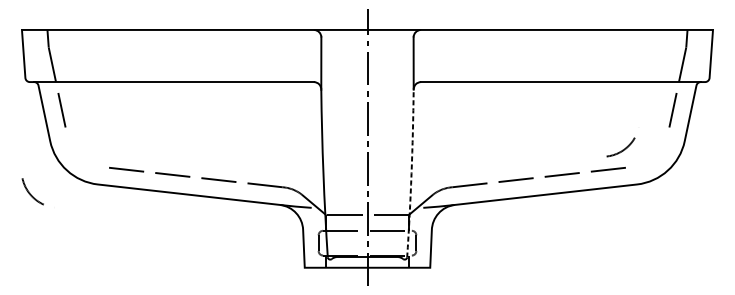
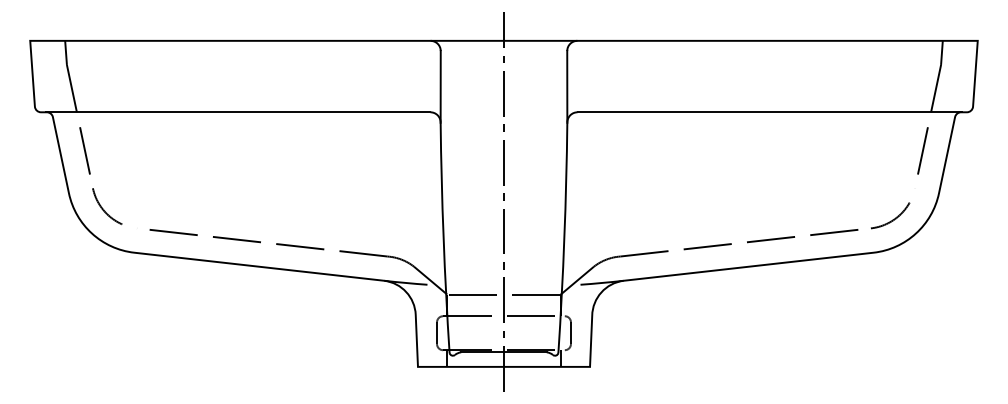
arc: (622, 150) -> (892, 219), moved
arc: (411, 173) -> (564, 237), dashed -> solid
arc: (30, 193) -> (104, 209), moved

